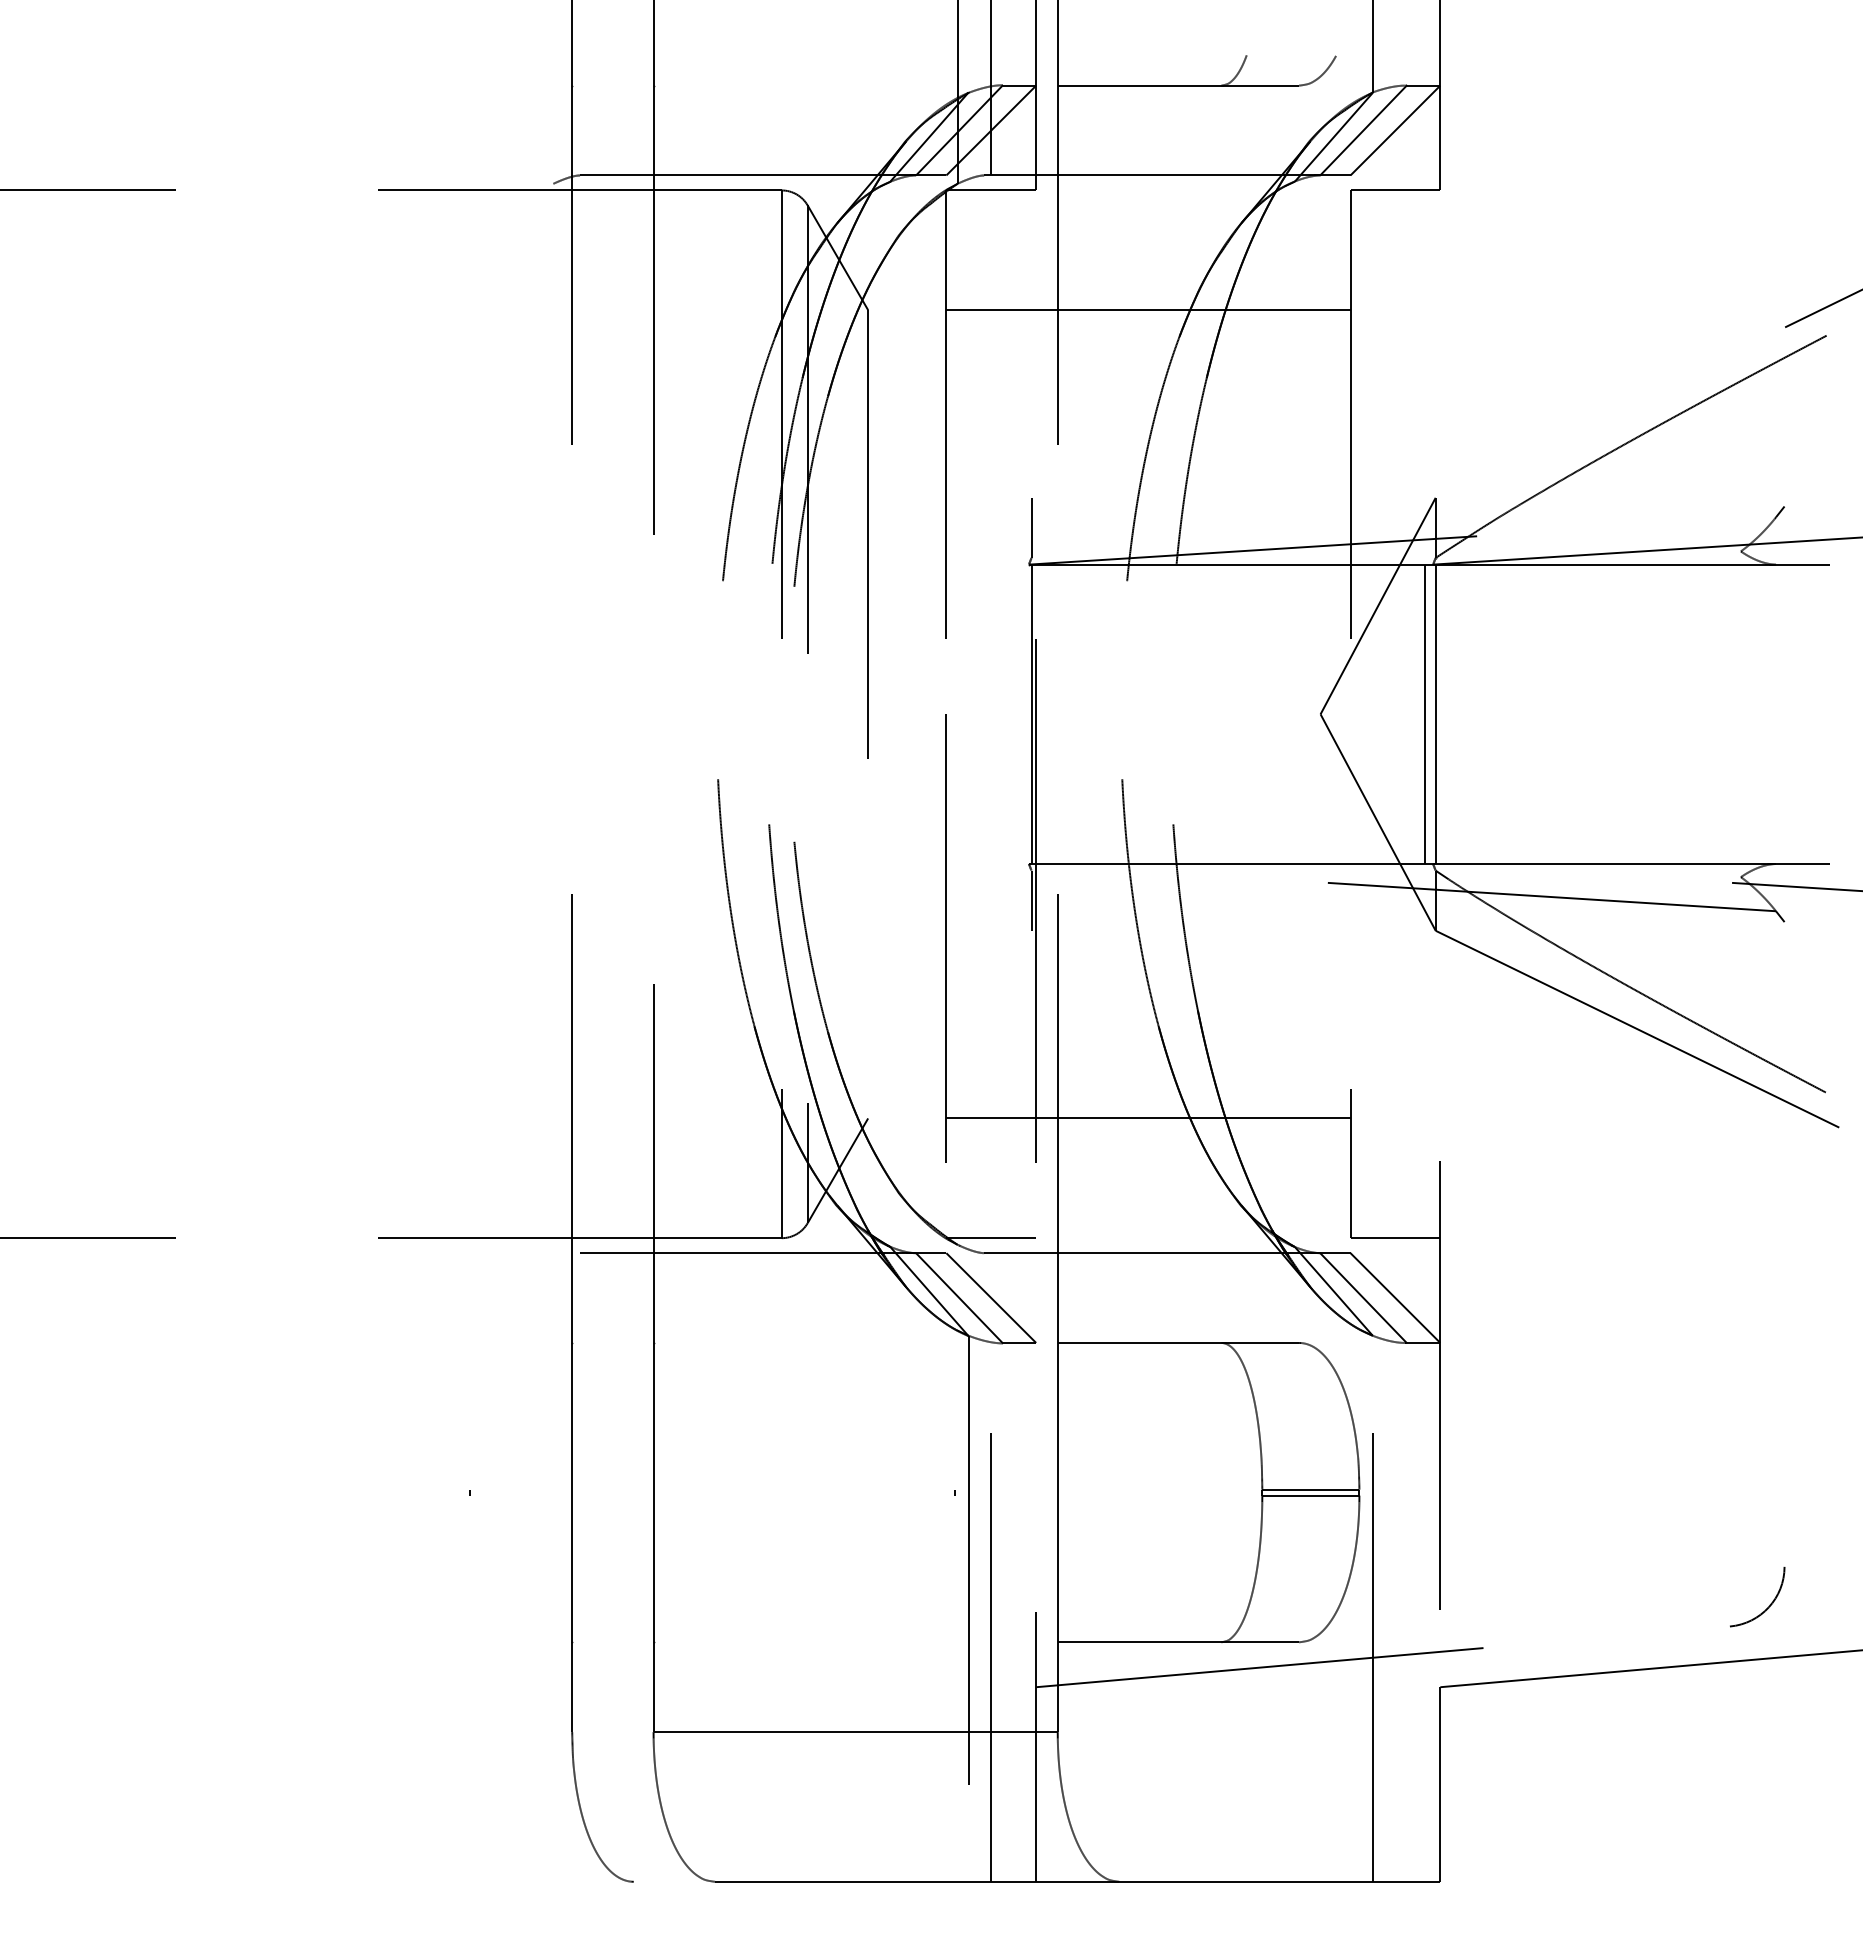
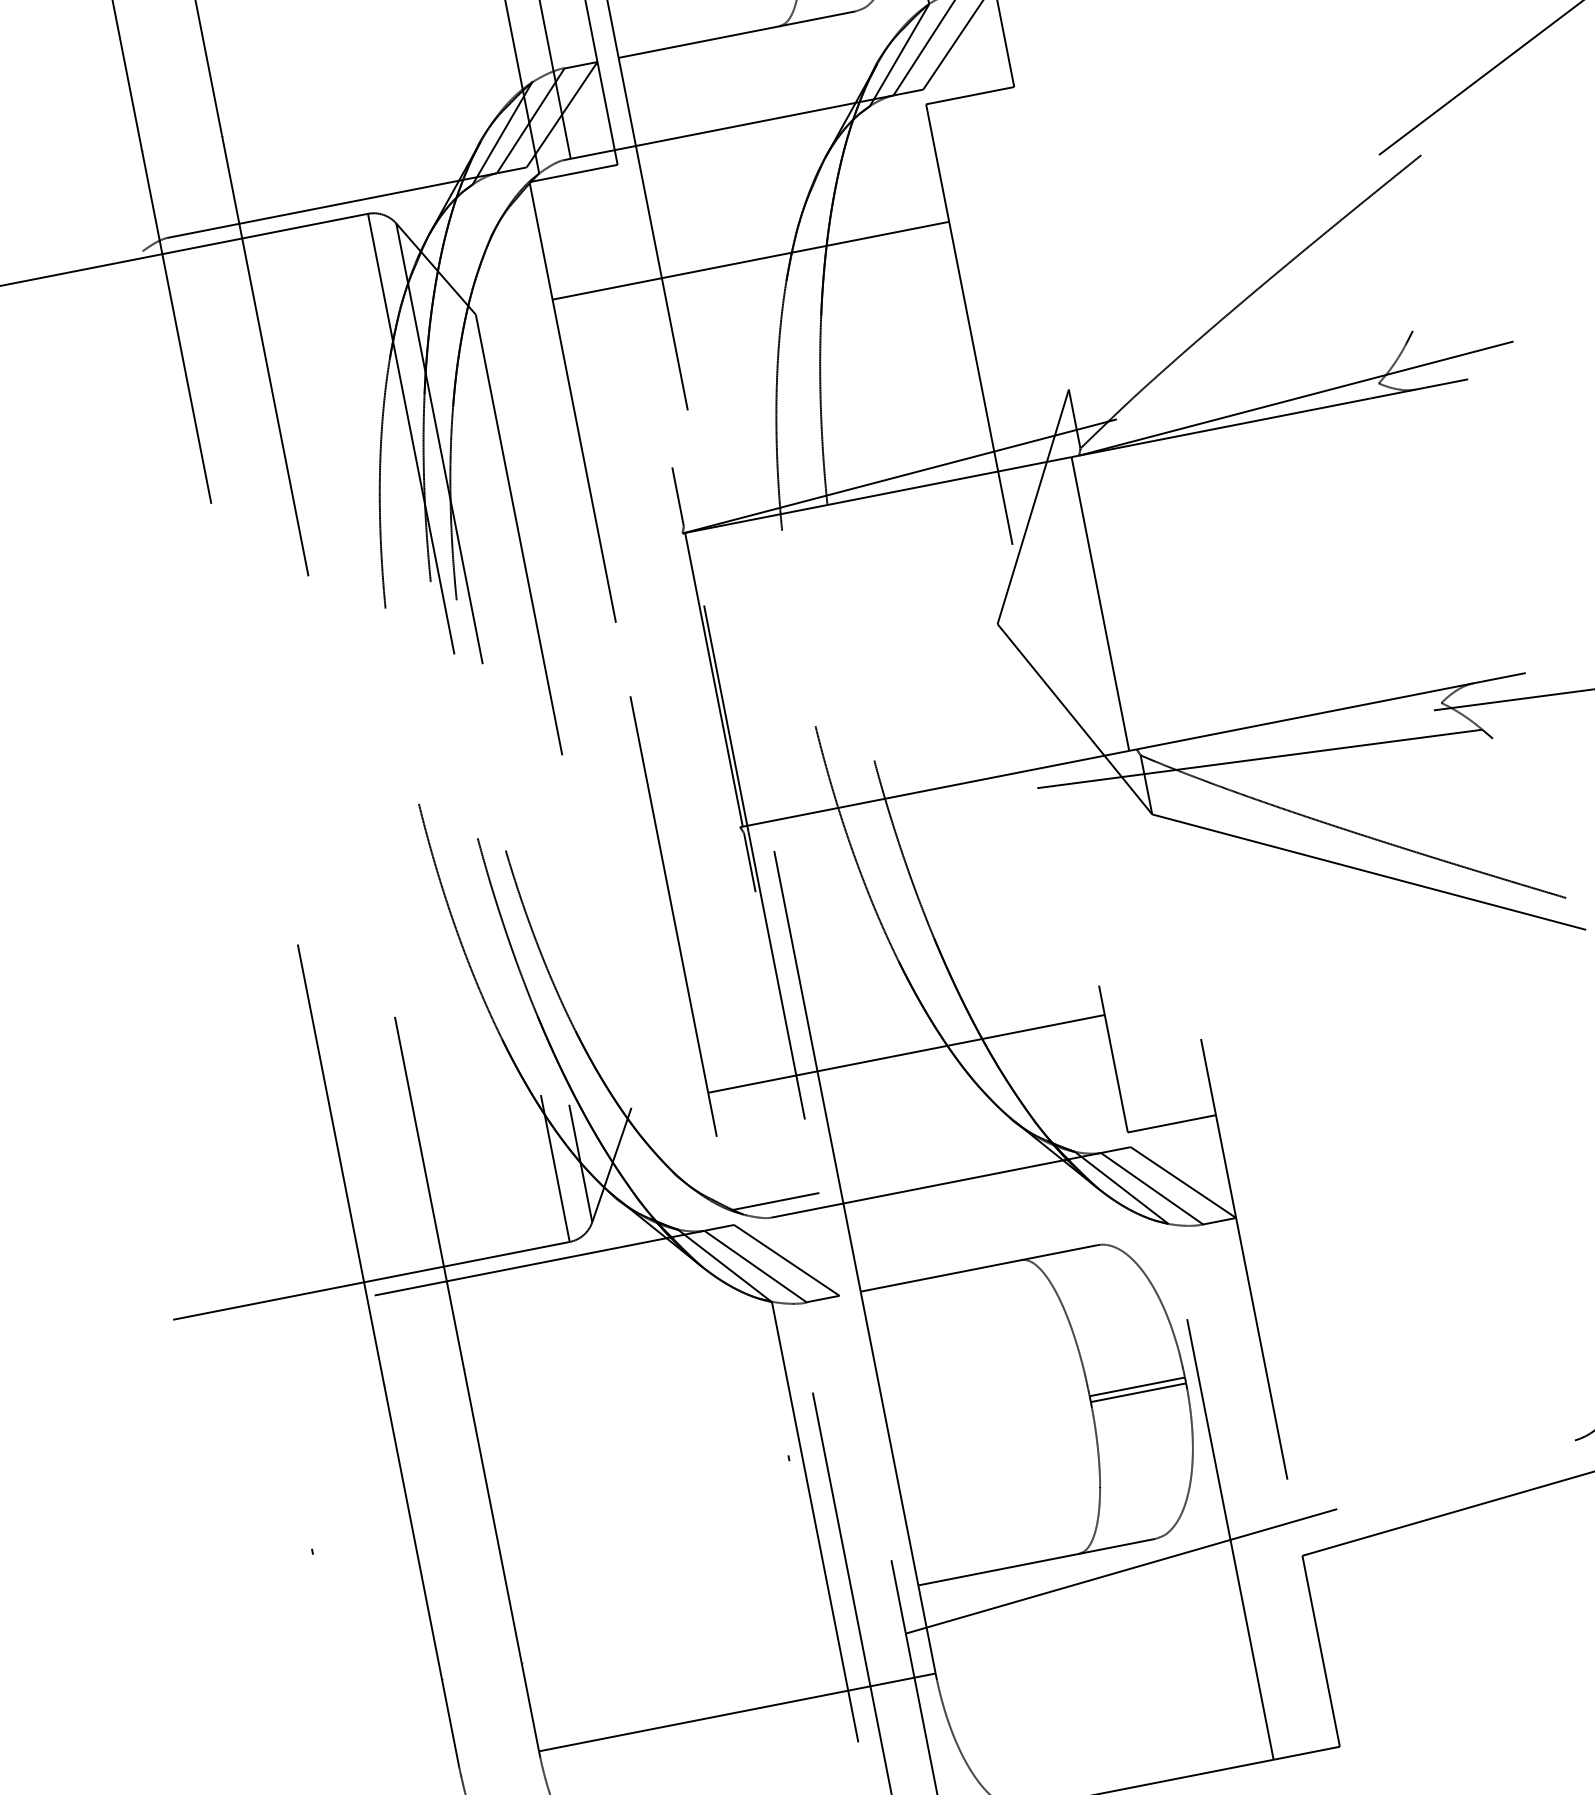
line: (1435, 713) -> (1110, 601), removed

